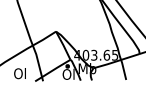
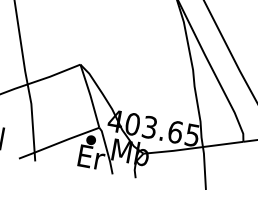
text: (68, 73) -> (90, 155), Ol -> Er

